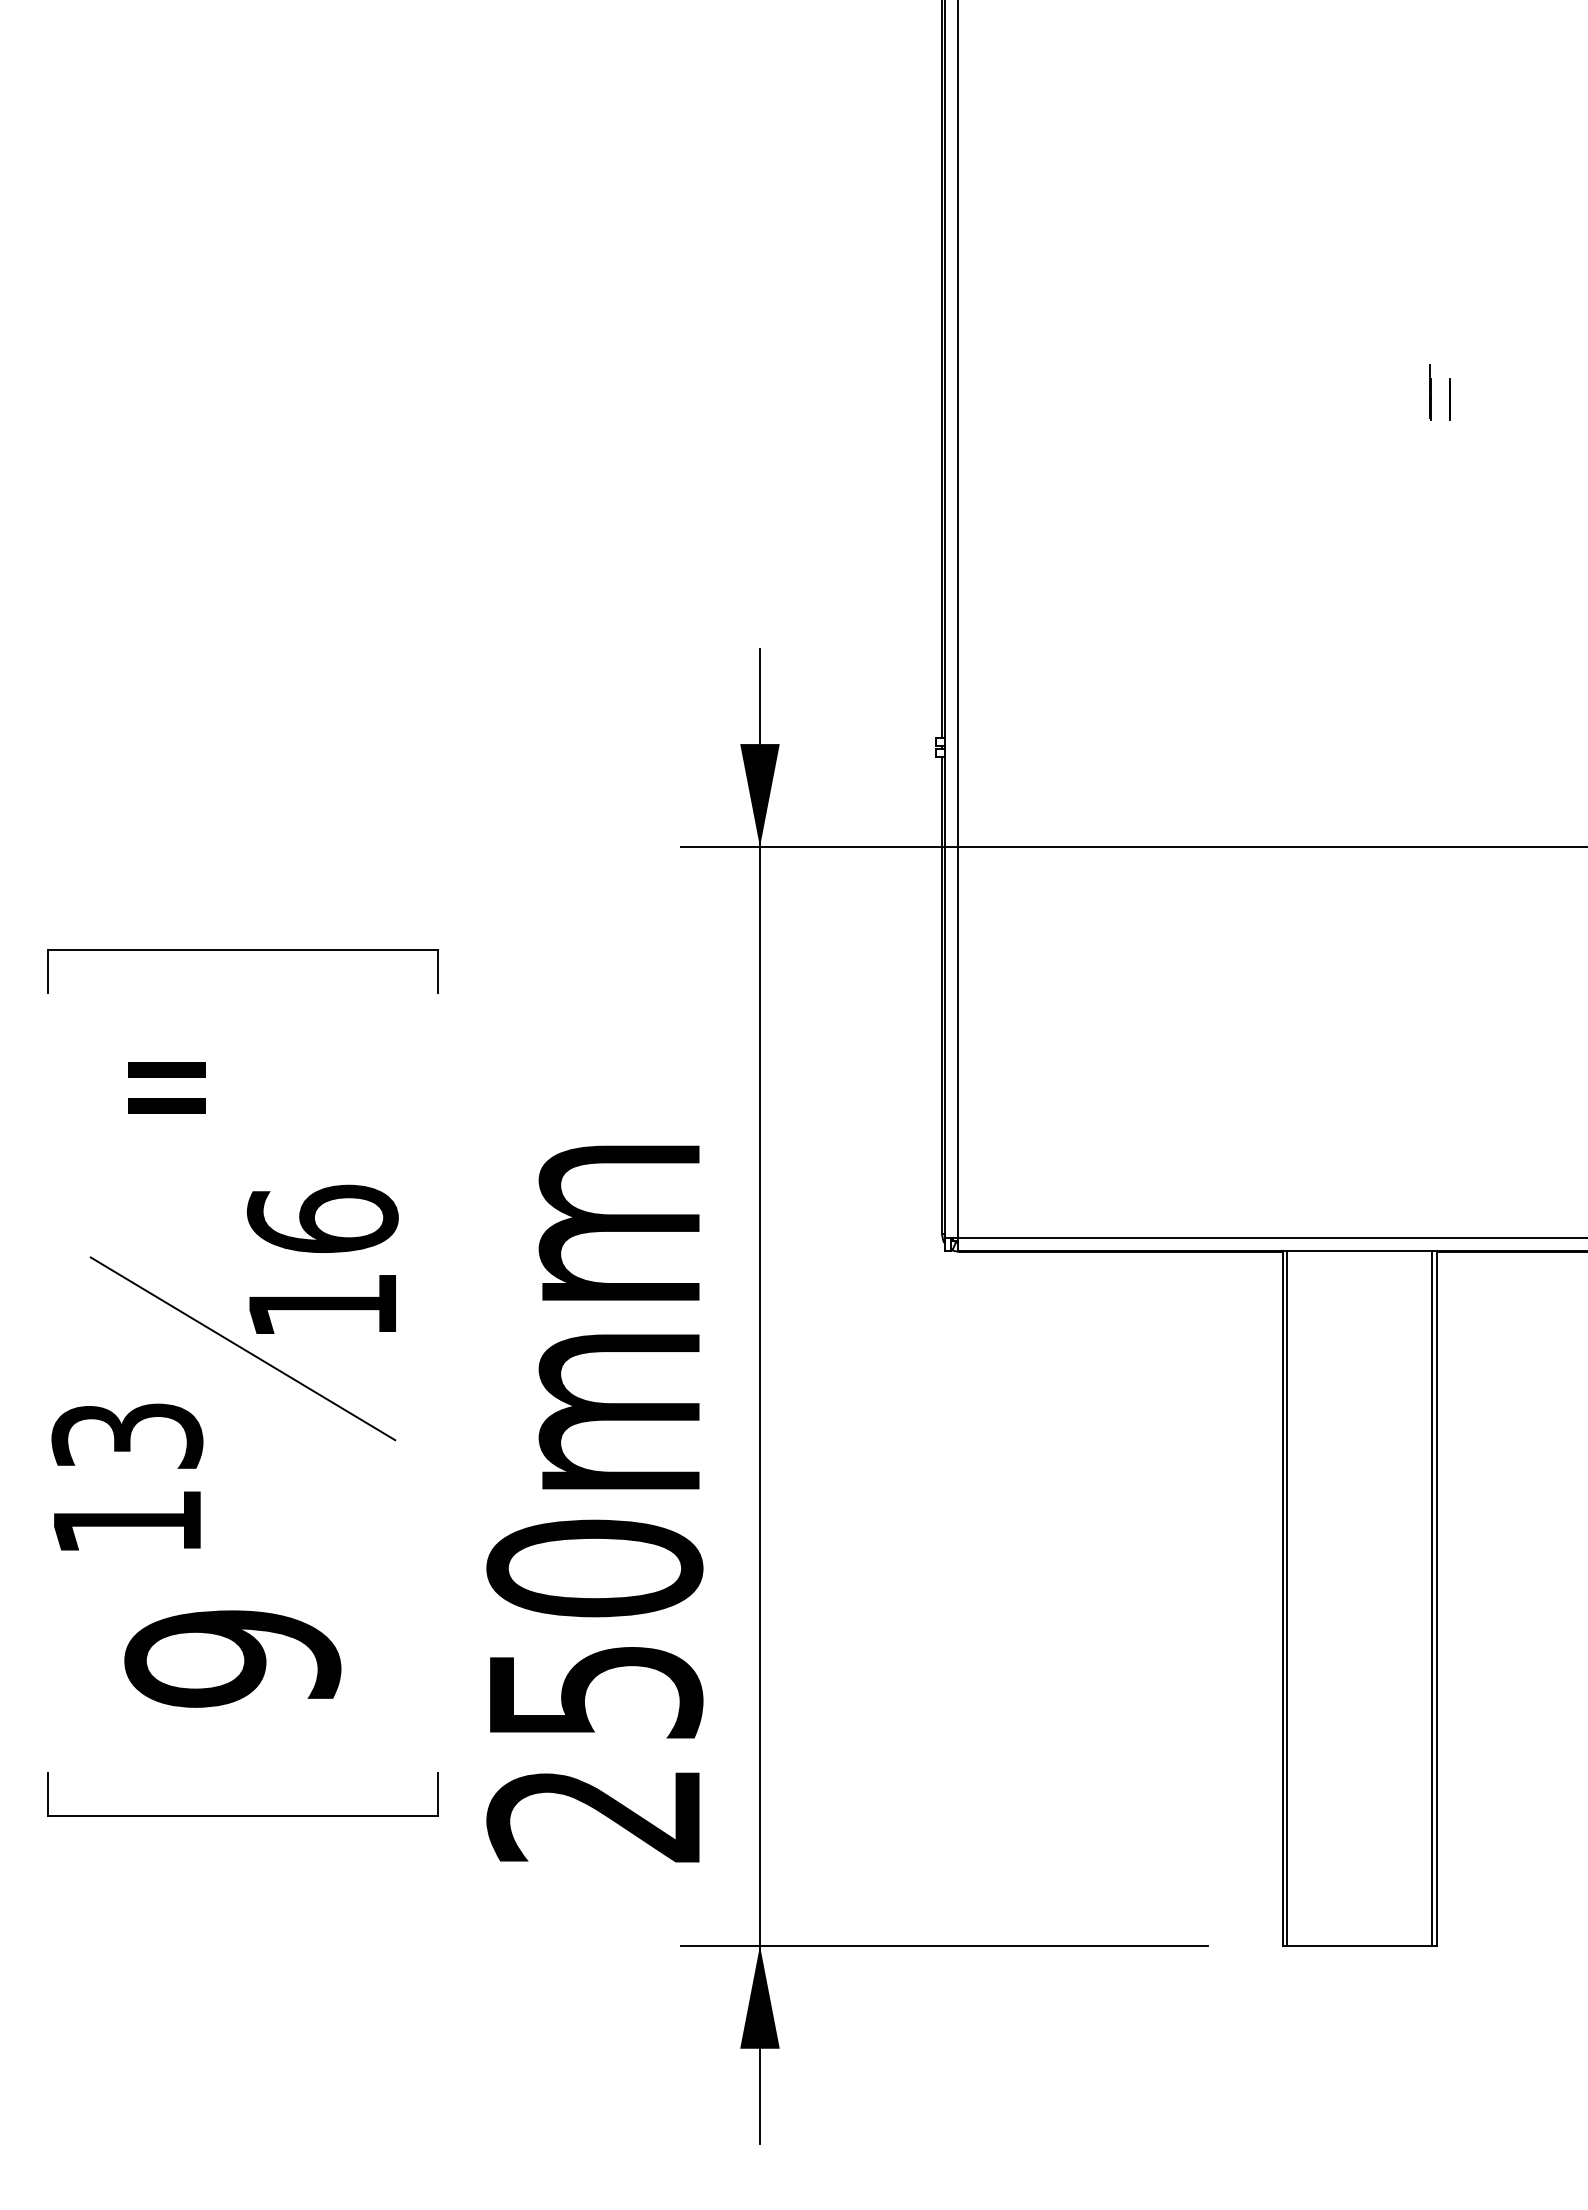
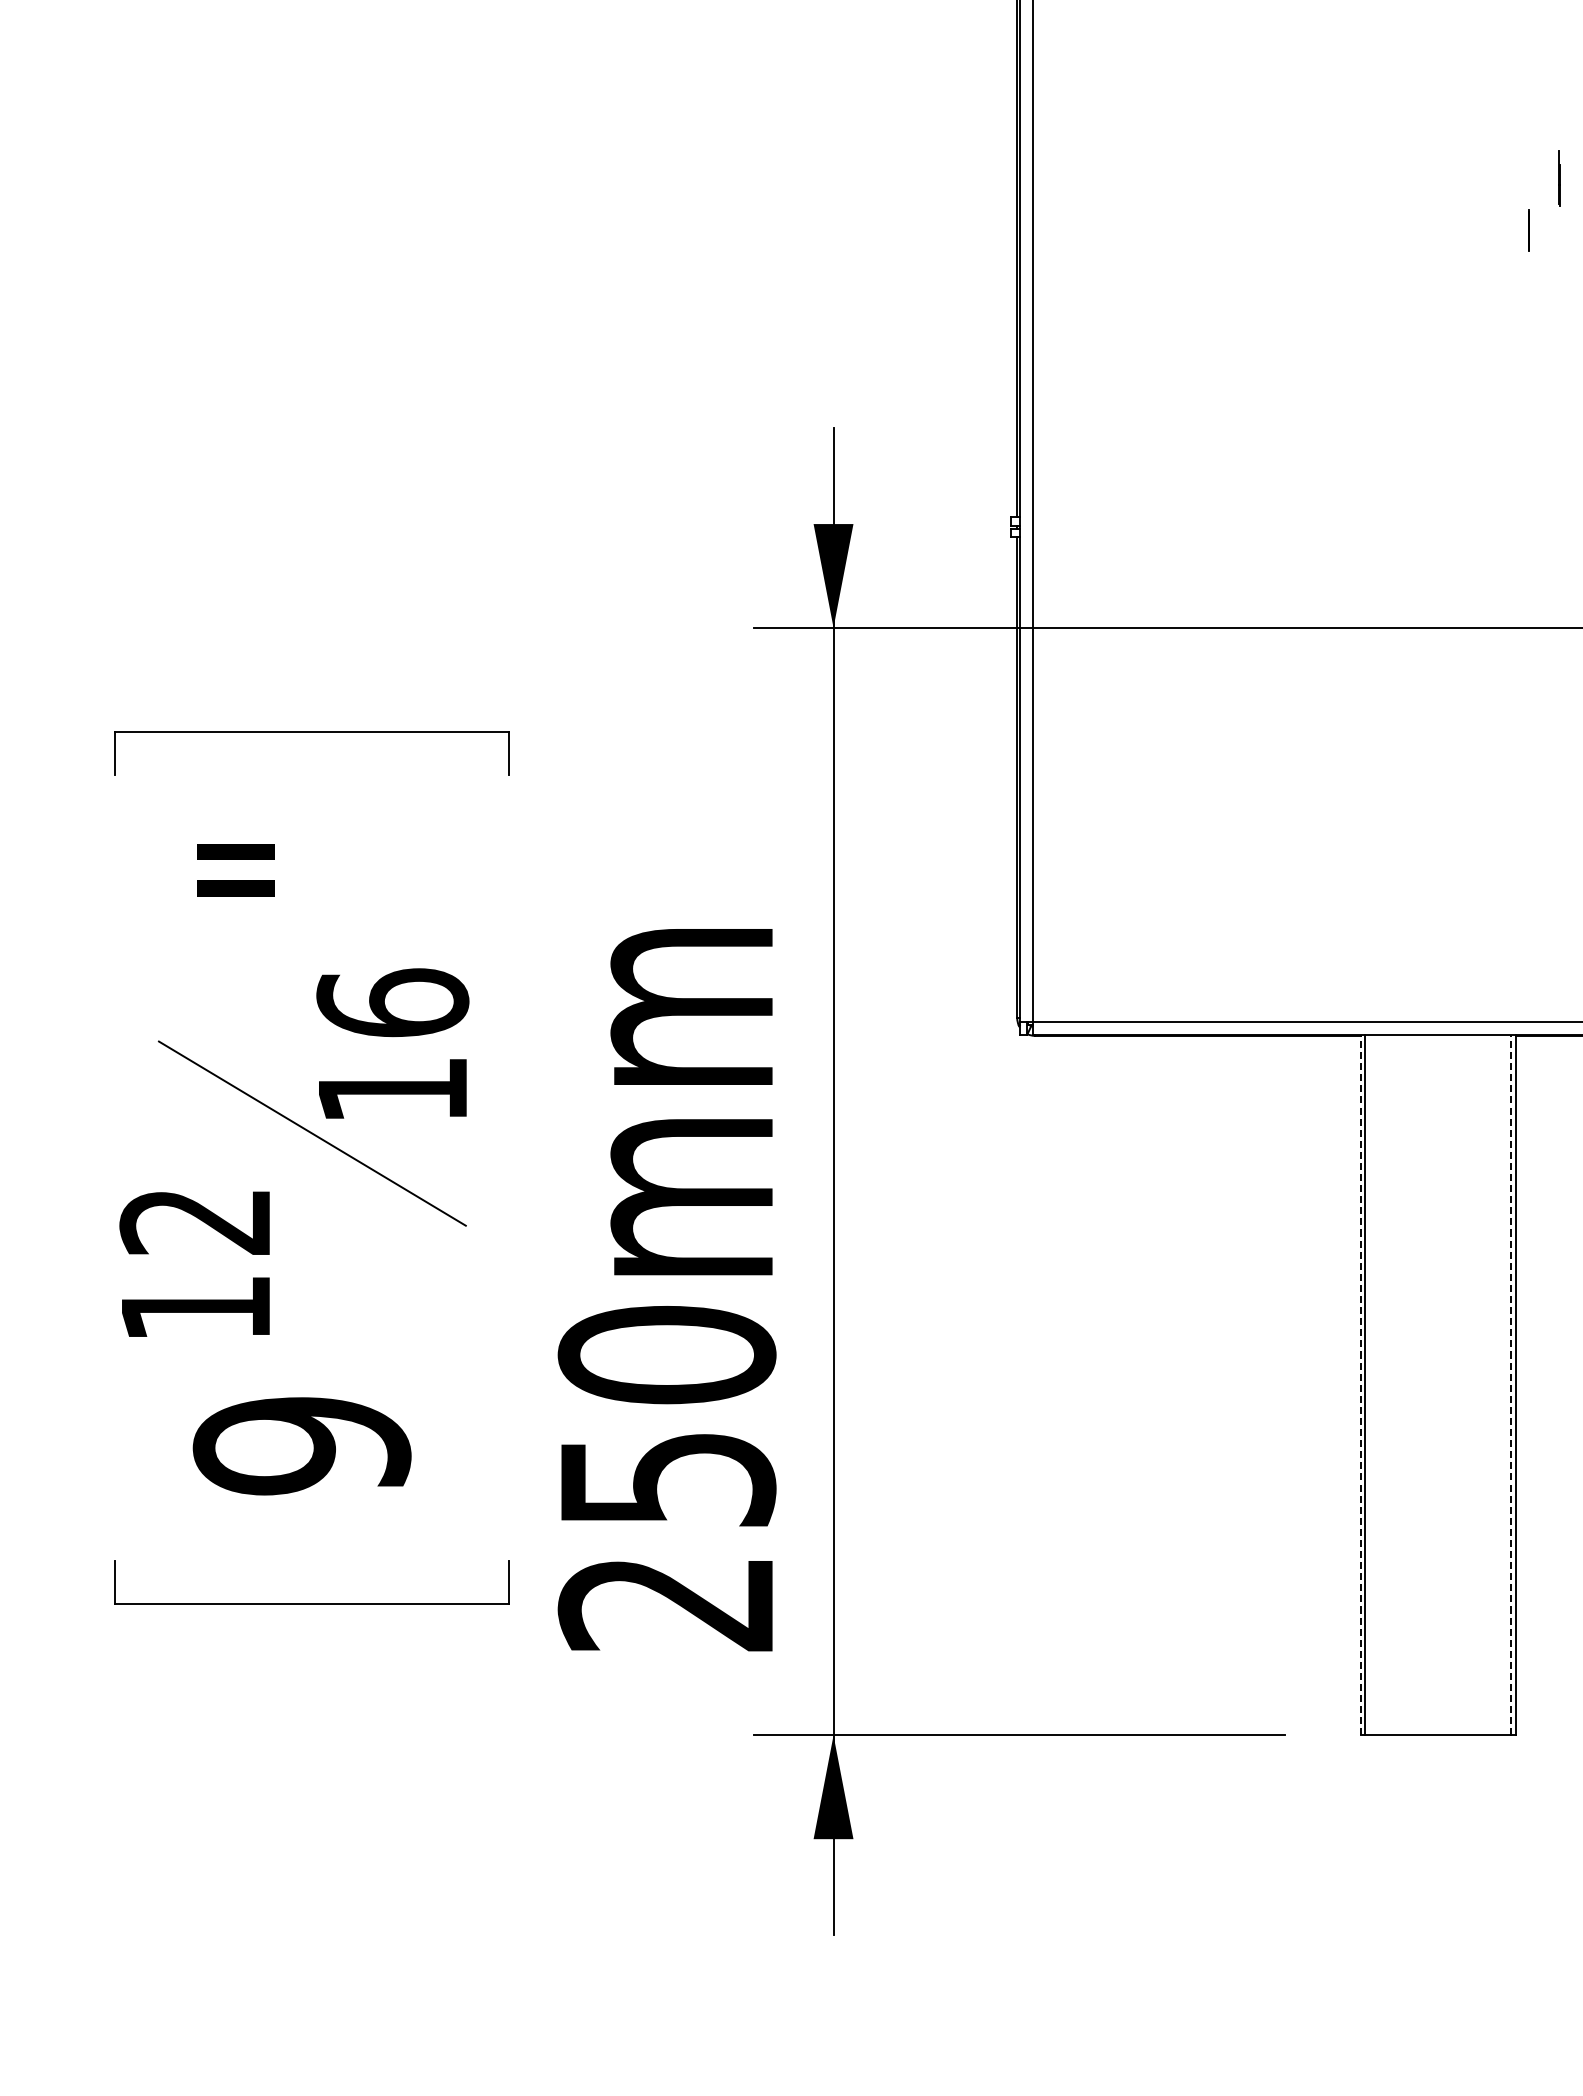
line: (1430, 392) -> (1559, 178), moved
line: (1449, 399) -> (1528, 231), moved
text: (127, 1436) -> (195, 1222), 13 -> 12
line: (1282, 1598) -> (1360, 1385), solid -> dashed
line: (1432, 1598) -> (1511, 1385), solid -> dashed

